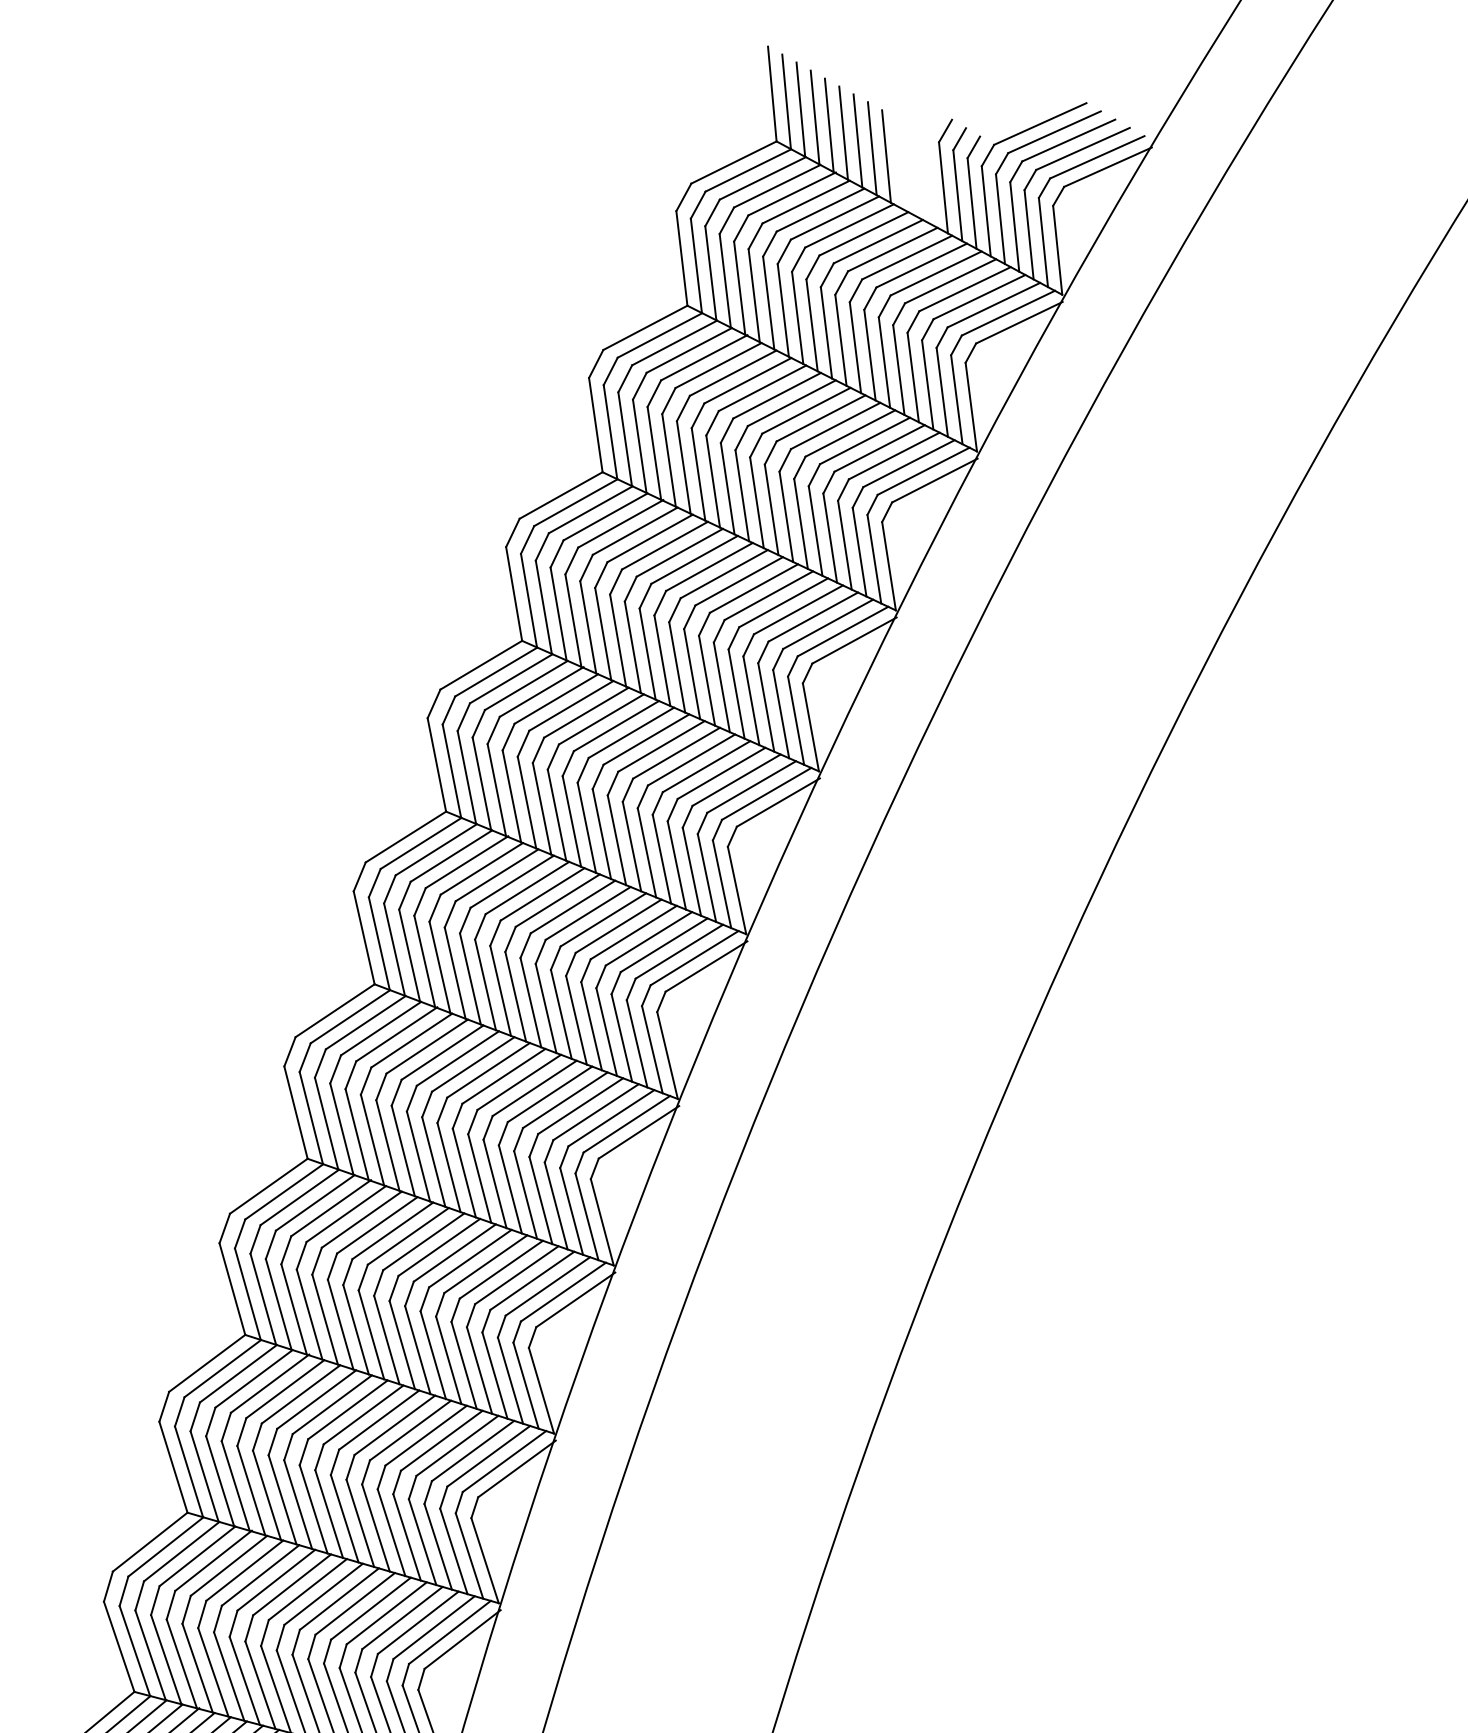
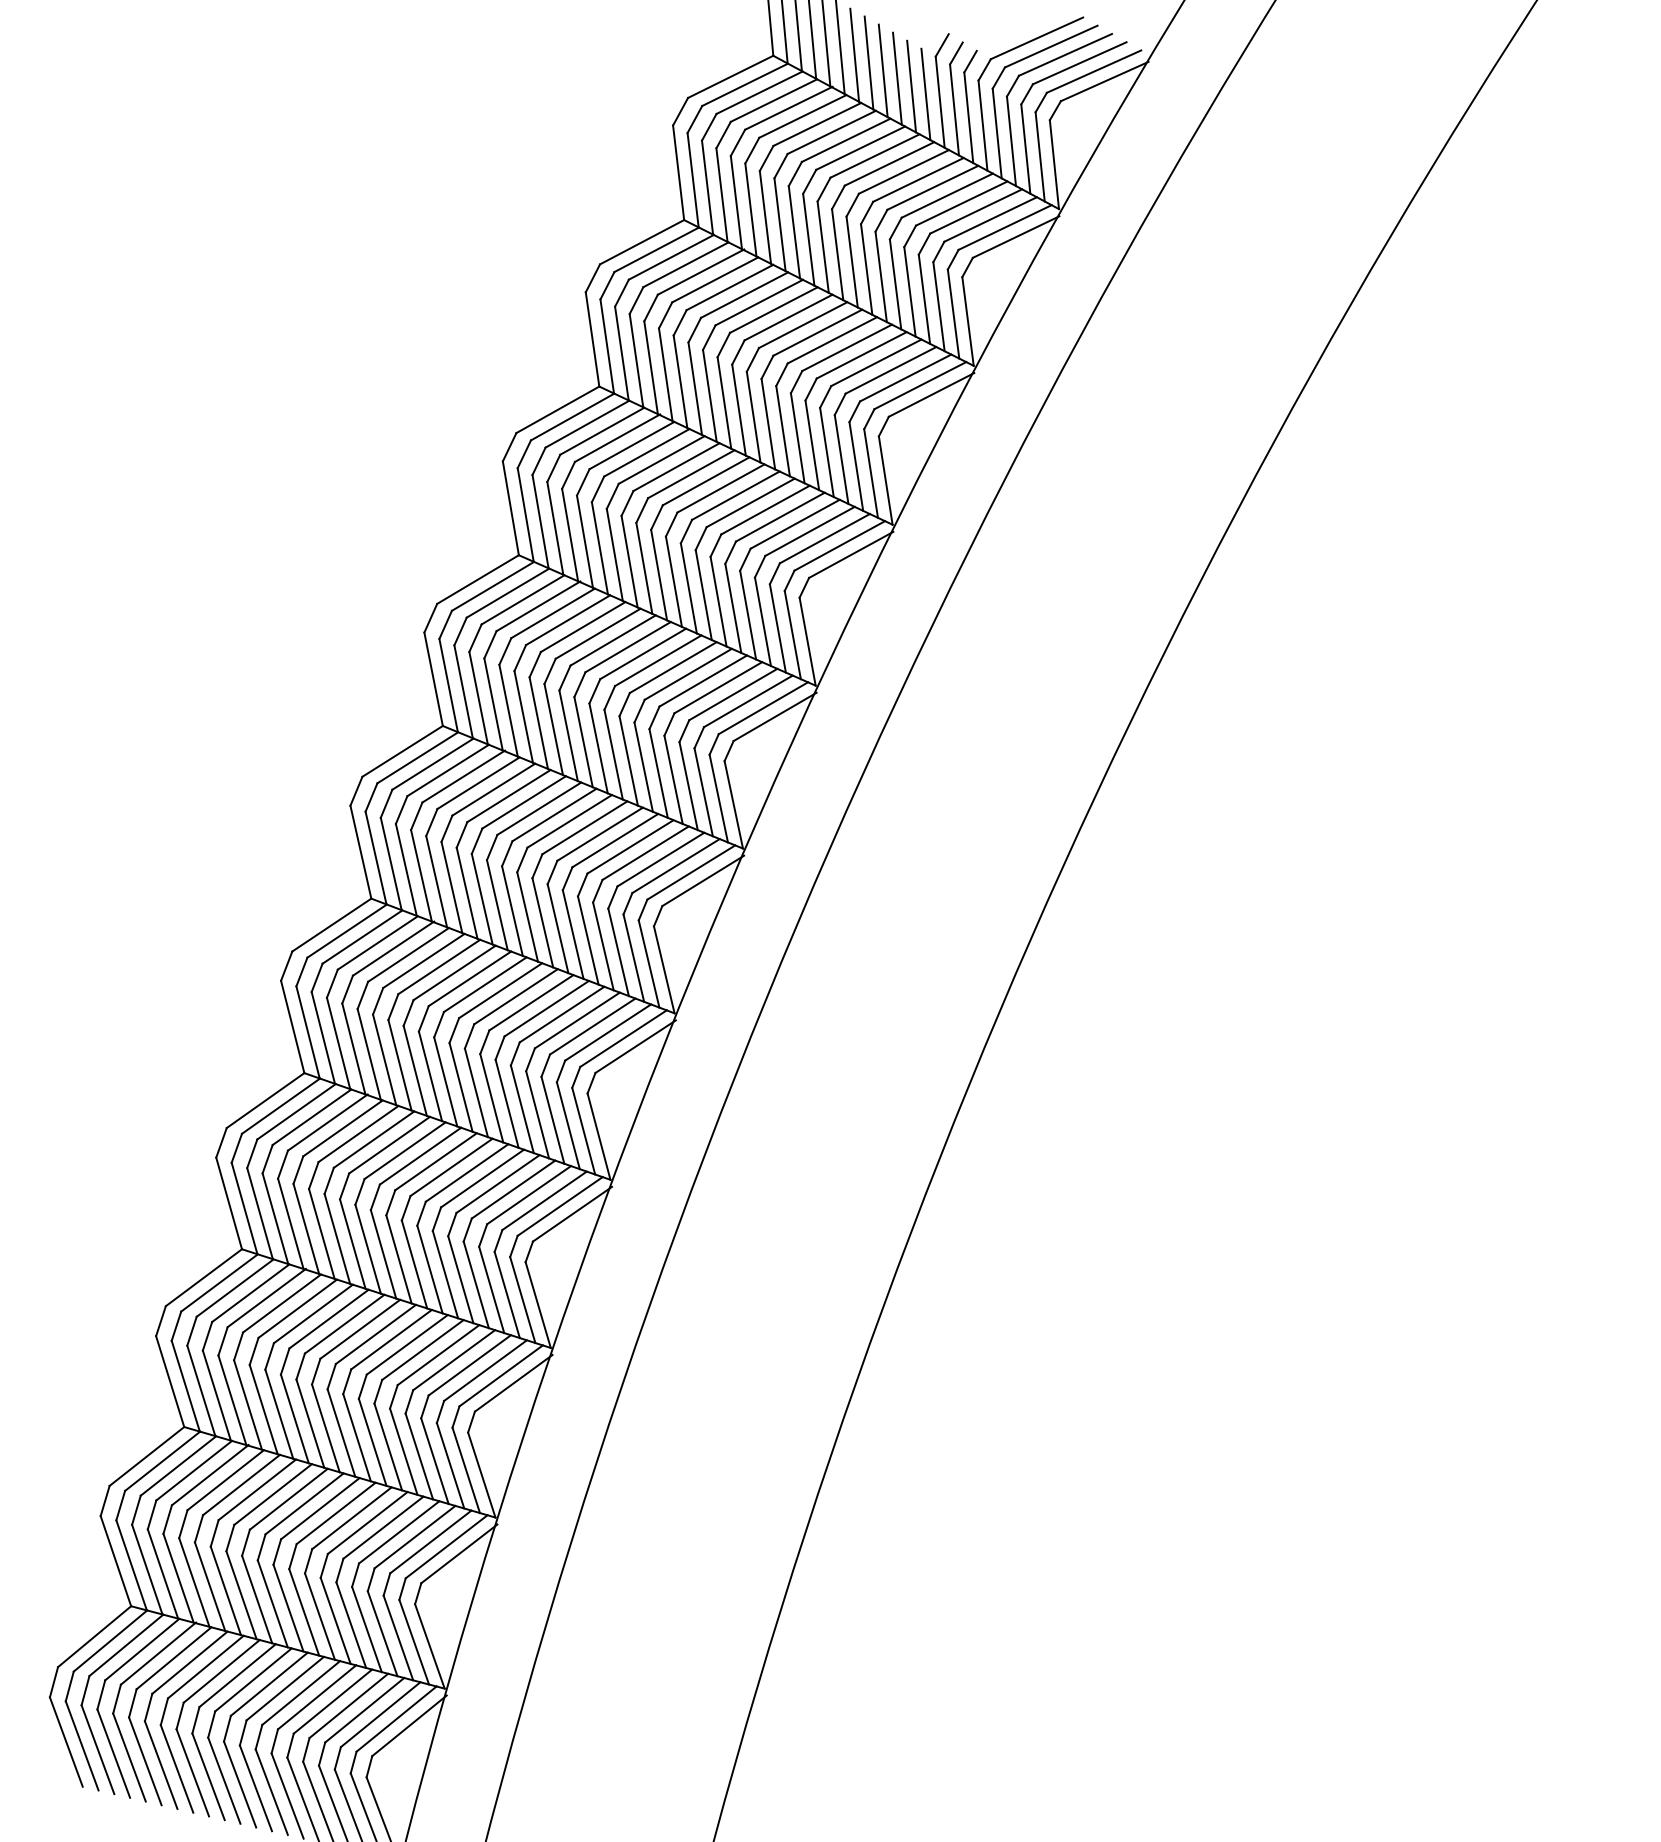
line: (900, 164) -> (897, 78), added
line: (914, 172) -> (911, 86), added
line: (928, 180) -> (925, 94), added

